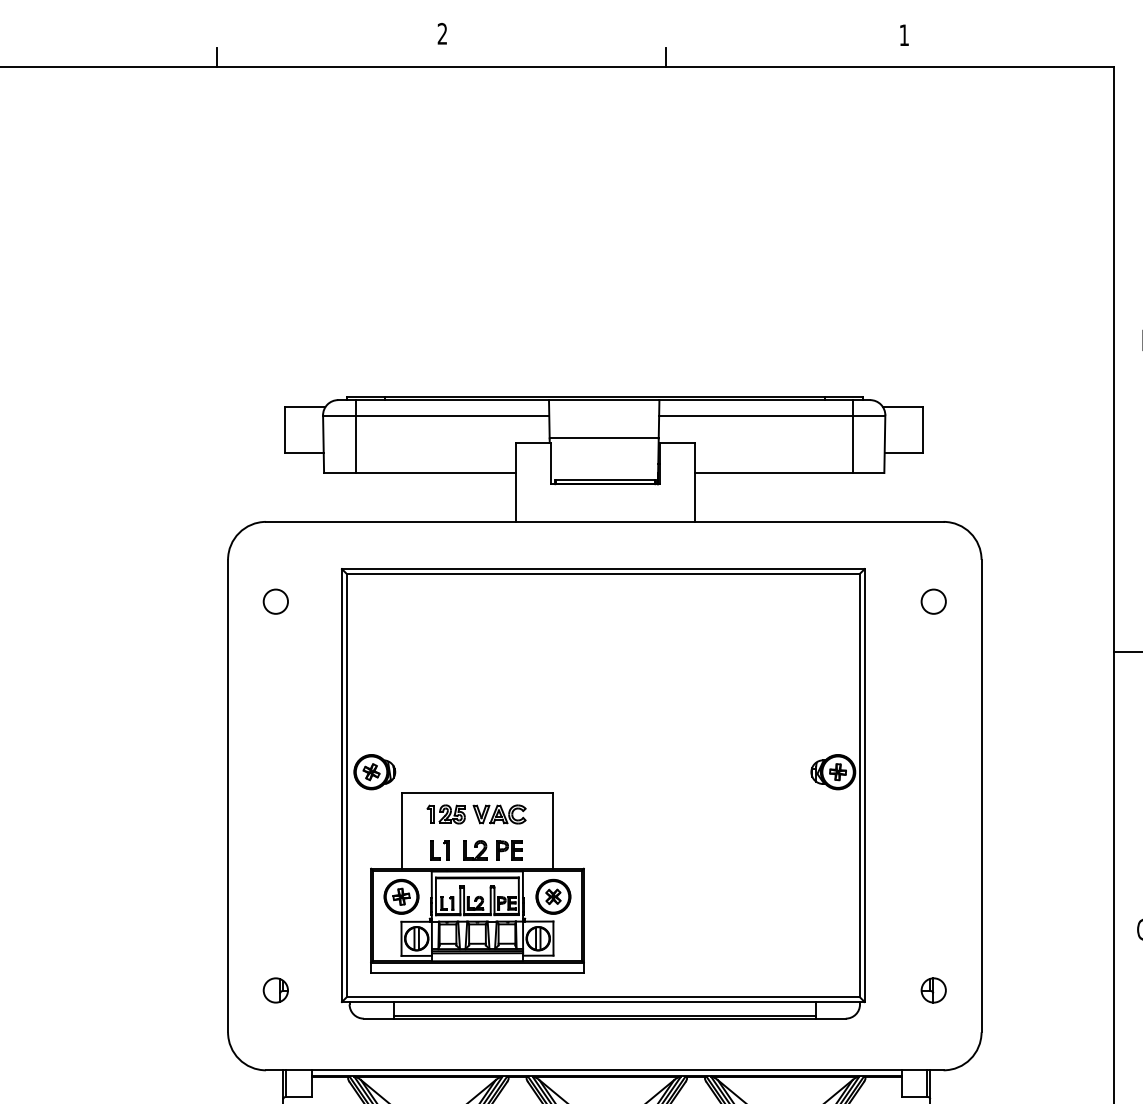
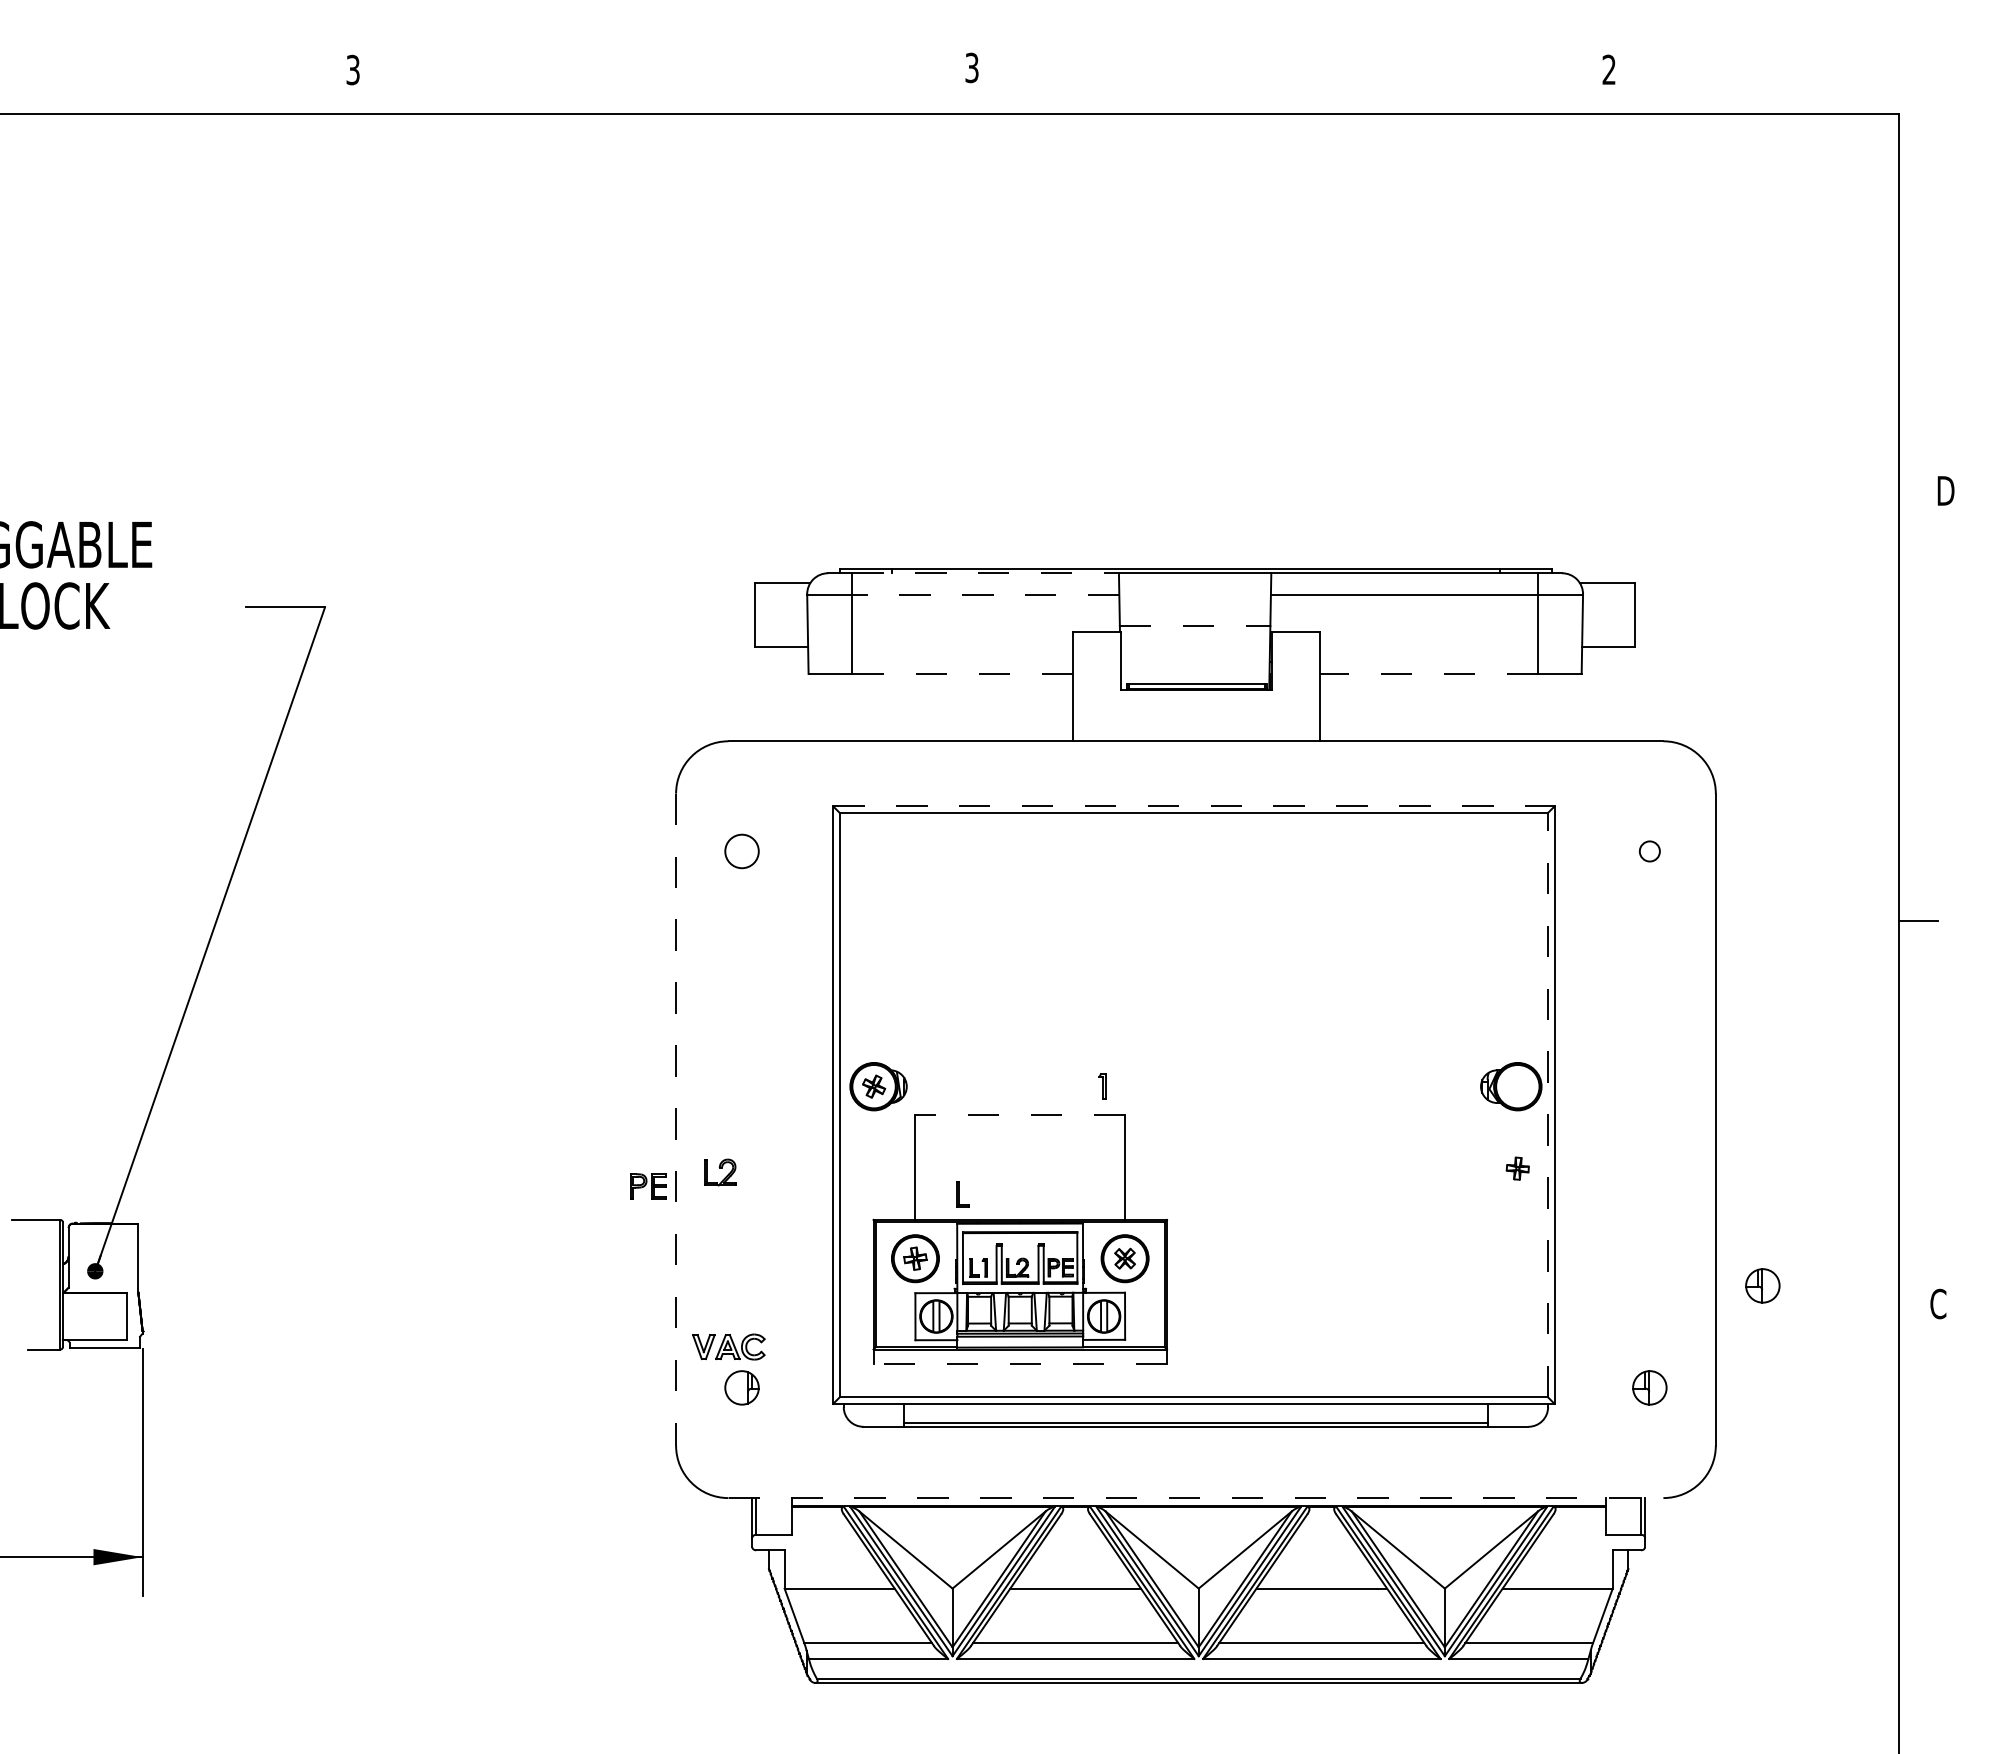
text: (442, 34) -> (971, 68), 2 -> 3
text: (903, 35) -> (1608, 69), 1 -> 2
line: (216, 57) -> (660, 100), removed
line: (665, 57) -> (1279, 100), removed
line: (453, 400) -> (986, 573), solid -> dashed
line: (452, 415) -> (985, 594), solid -> dashed
line: (604, 438) -> (1195, 626), solid -> dashed
line: (435, 472) -> (962, 673), solid -> dashed
line: (774, 472) -> (1429, 673), solid -> dashed
line: (603, 569) -> (1193, 806), solid -> dashed
circle: (933, 601) -> (1649, 851), size x0.6
part: (837, 772) -> (1517, 1168), moved
line: (860, 785) -> (1548, 1104), solid -> dashed
line: (477, 793) -> (1020, 1115), solid -> dashed
line: (228, 795) -> (676, 1119), solid -> dashed
part: (445, 814) -> (976, 1144), removed
part: (499, 814) -> (728, 1346), moved
part: (446, 850) -> (1102, 1086), moved
part: (475, 850) -> (720, 1172), moved
part: (509, 850) -> (648, 1186), moved
part: (1015, 916) -> (1762, 1285), added
line: (477, 973) -> (1020, 1364), solid -> dashed
line: (605, 1070) -> (1196, 1498), solid -> dashed

